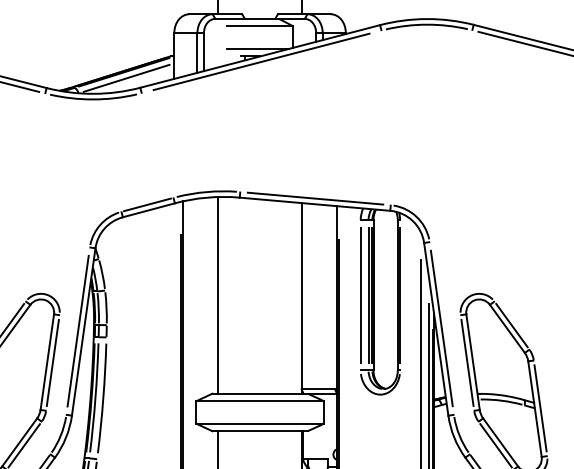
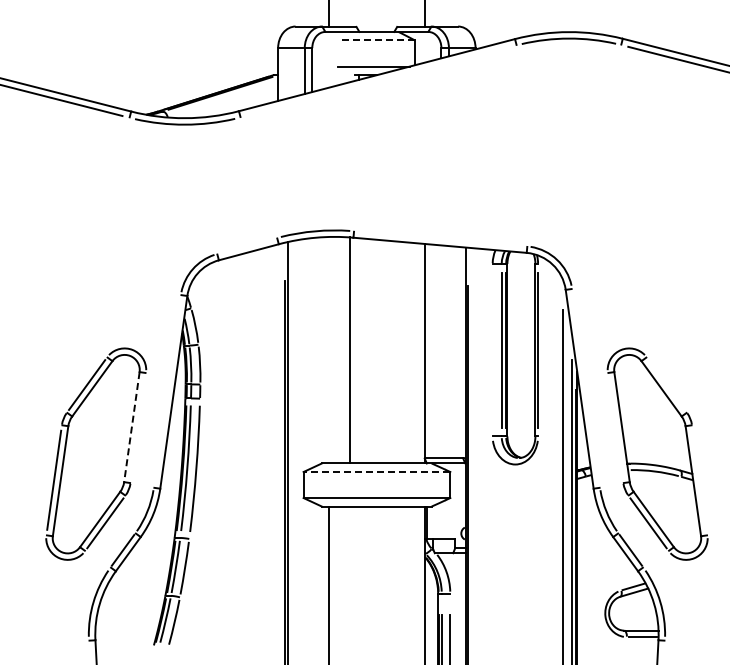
line: (259, 26) -> (376, 40), solid -> dashed
line: (261, 61) -> (378, 80), removed
line: (126, 77) -> (222, 99), removed
line: (315, 198) -> (440, 238), removed
line: (147, 204) -> (247, 245), removed
line: (218, 294) -> (349, 349), moved
line: (360, 294) -> (492, 349), removed
line: (511, 325) -> (666, 384), removed
line: (441, 327) -> (585, 387), removed
line: (78, 331) -> (167, 391), removed
line: (46, 362) -> (131, 427), solid -> dashed
line: (53, 362) -> (138, 427), removed
line: (467, 362) -> (615, 427), removed
line: (259, 401) -> (376, 472), solid -> dashed
line: (540, 407) -> (699, 479), removed

